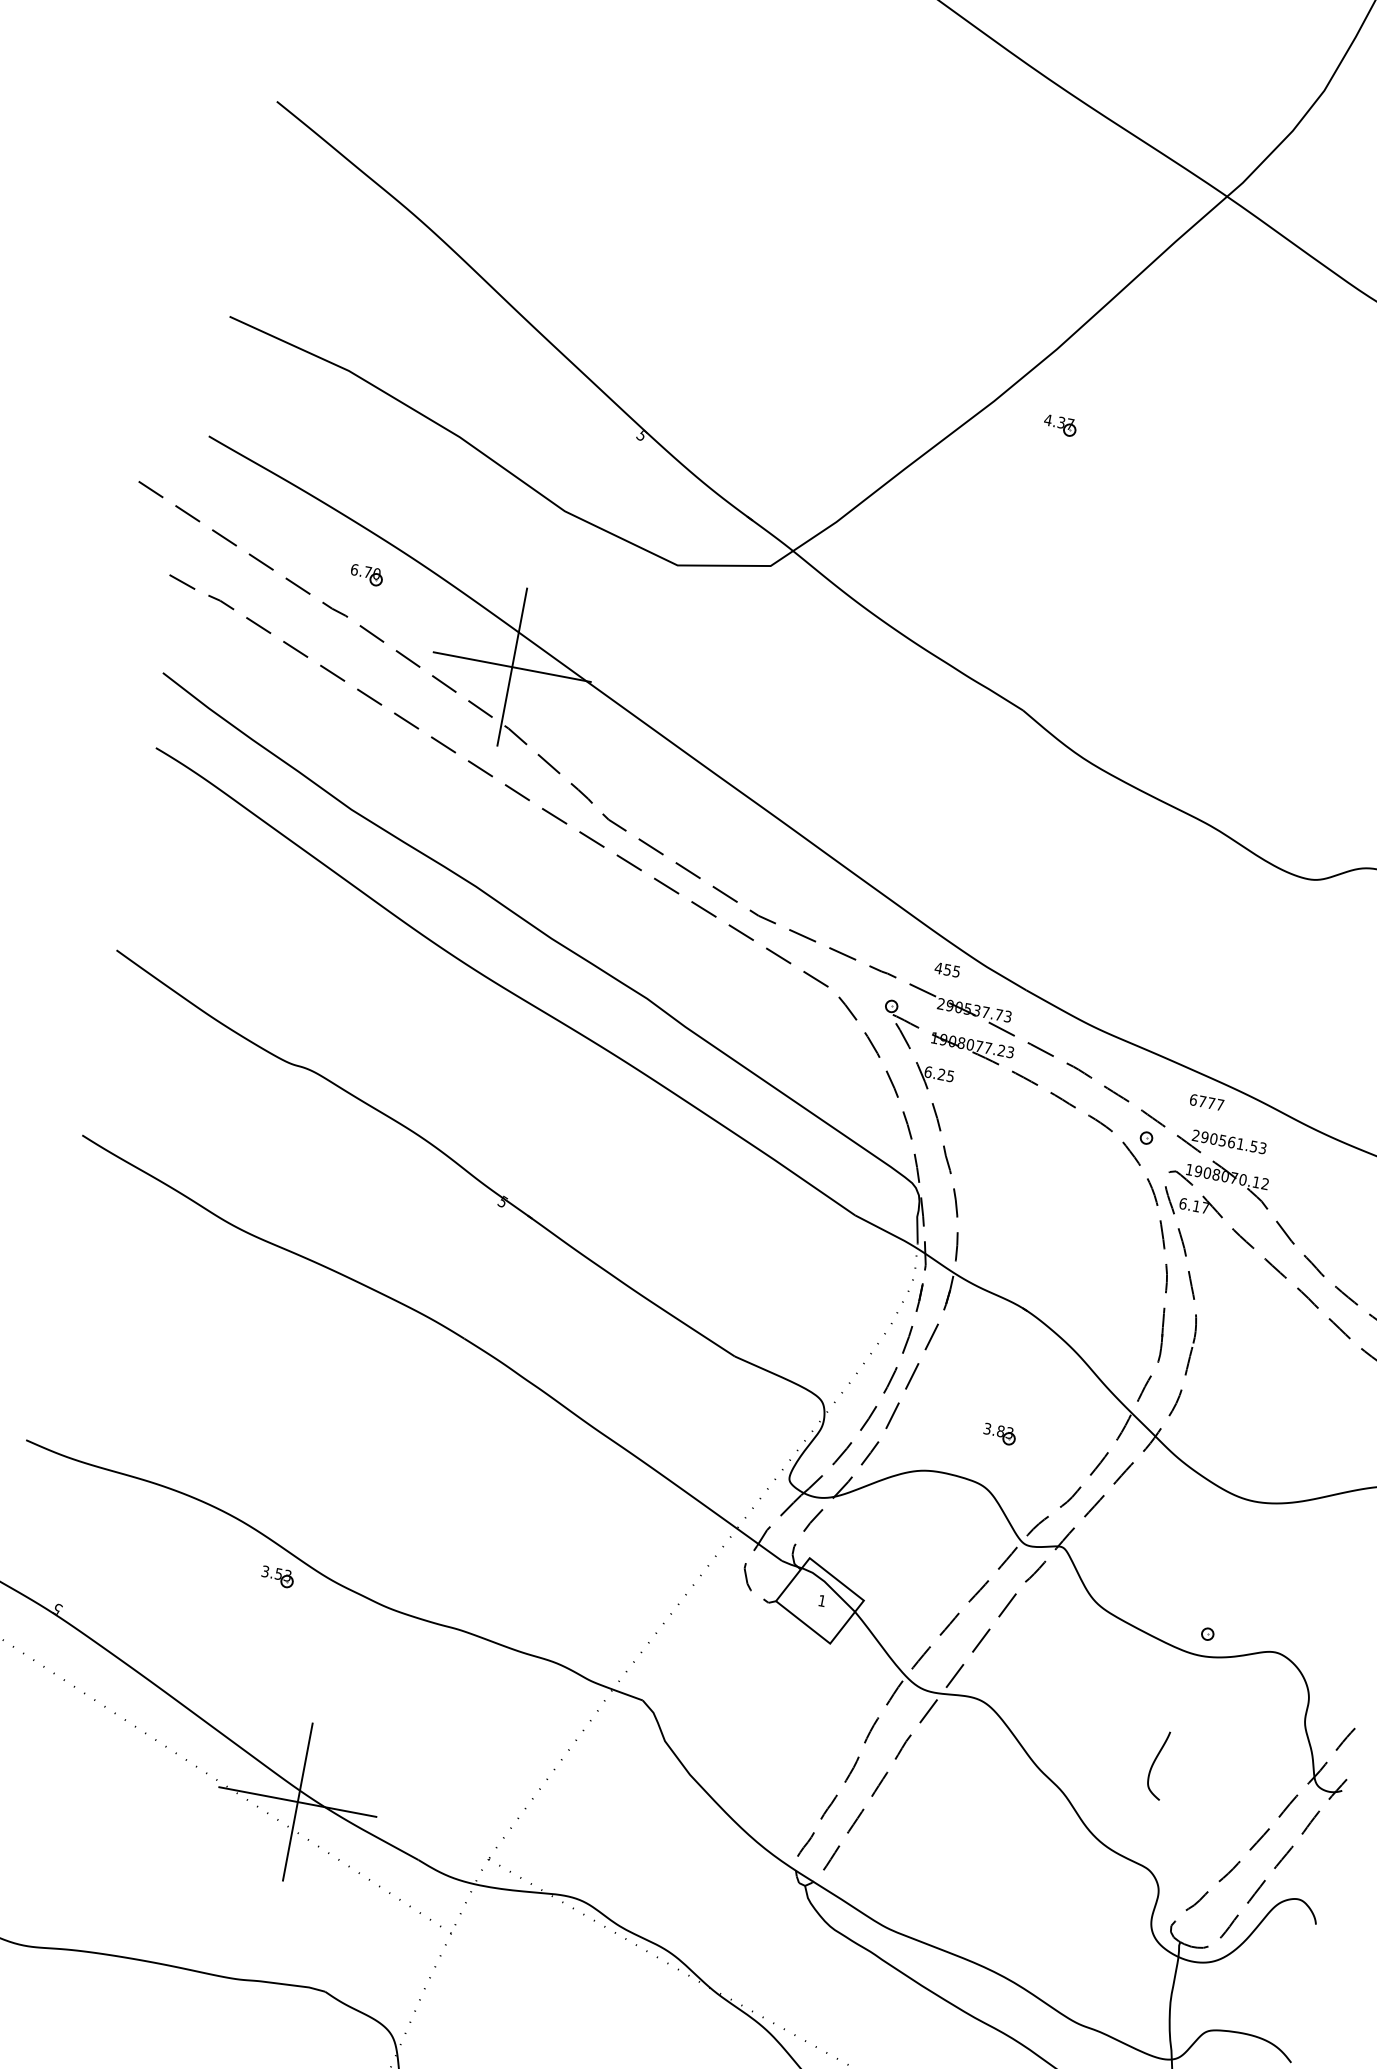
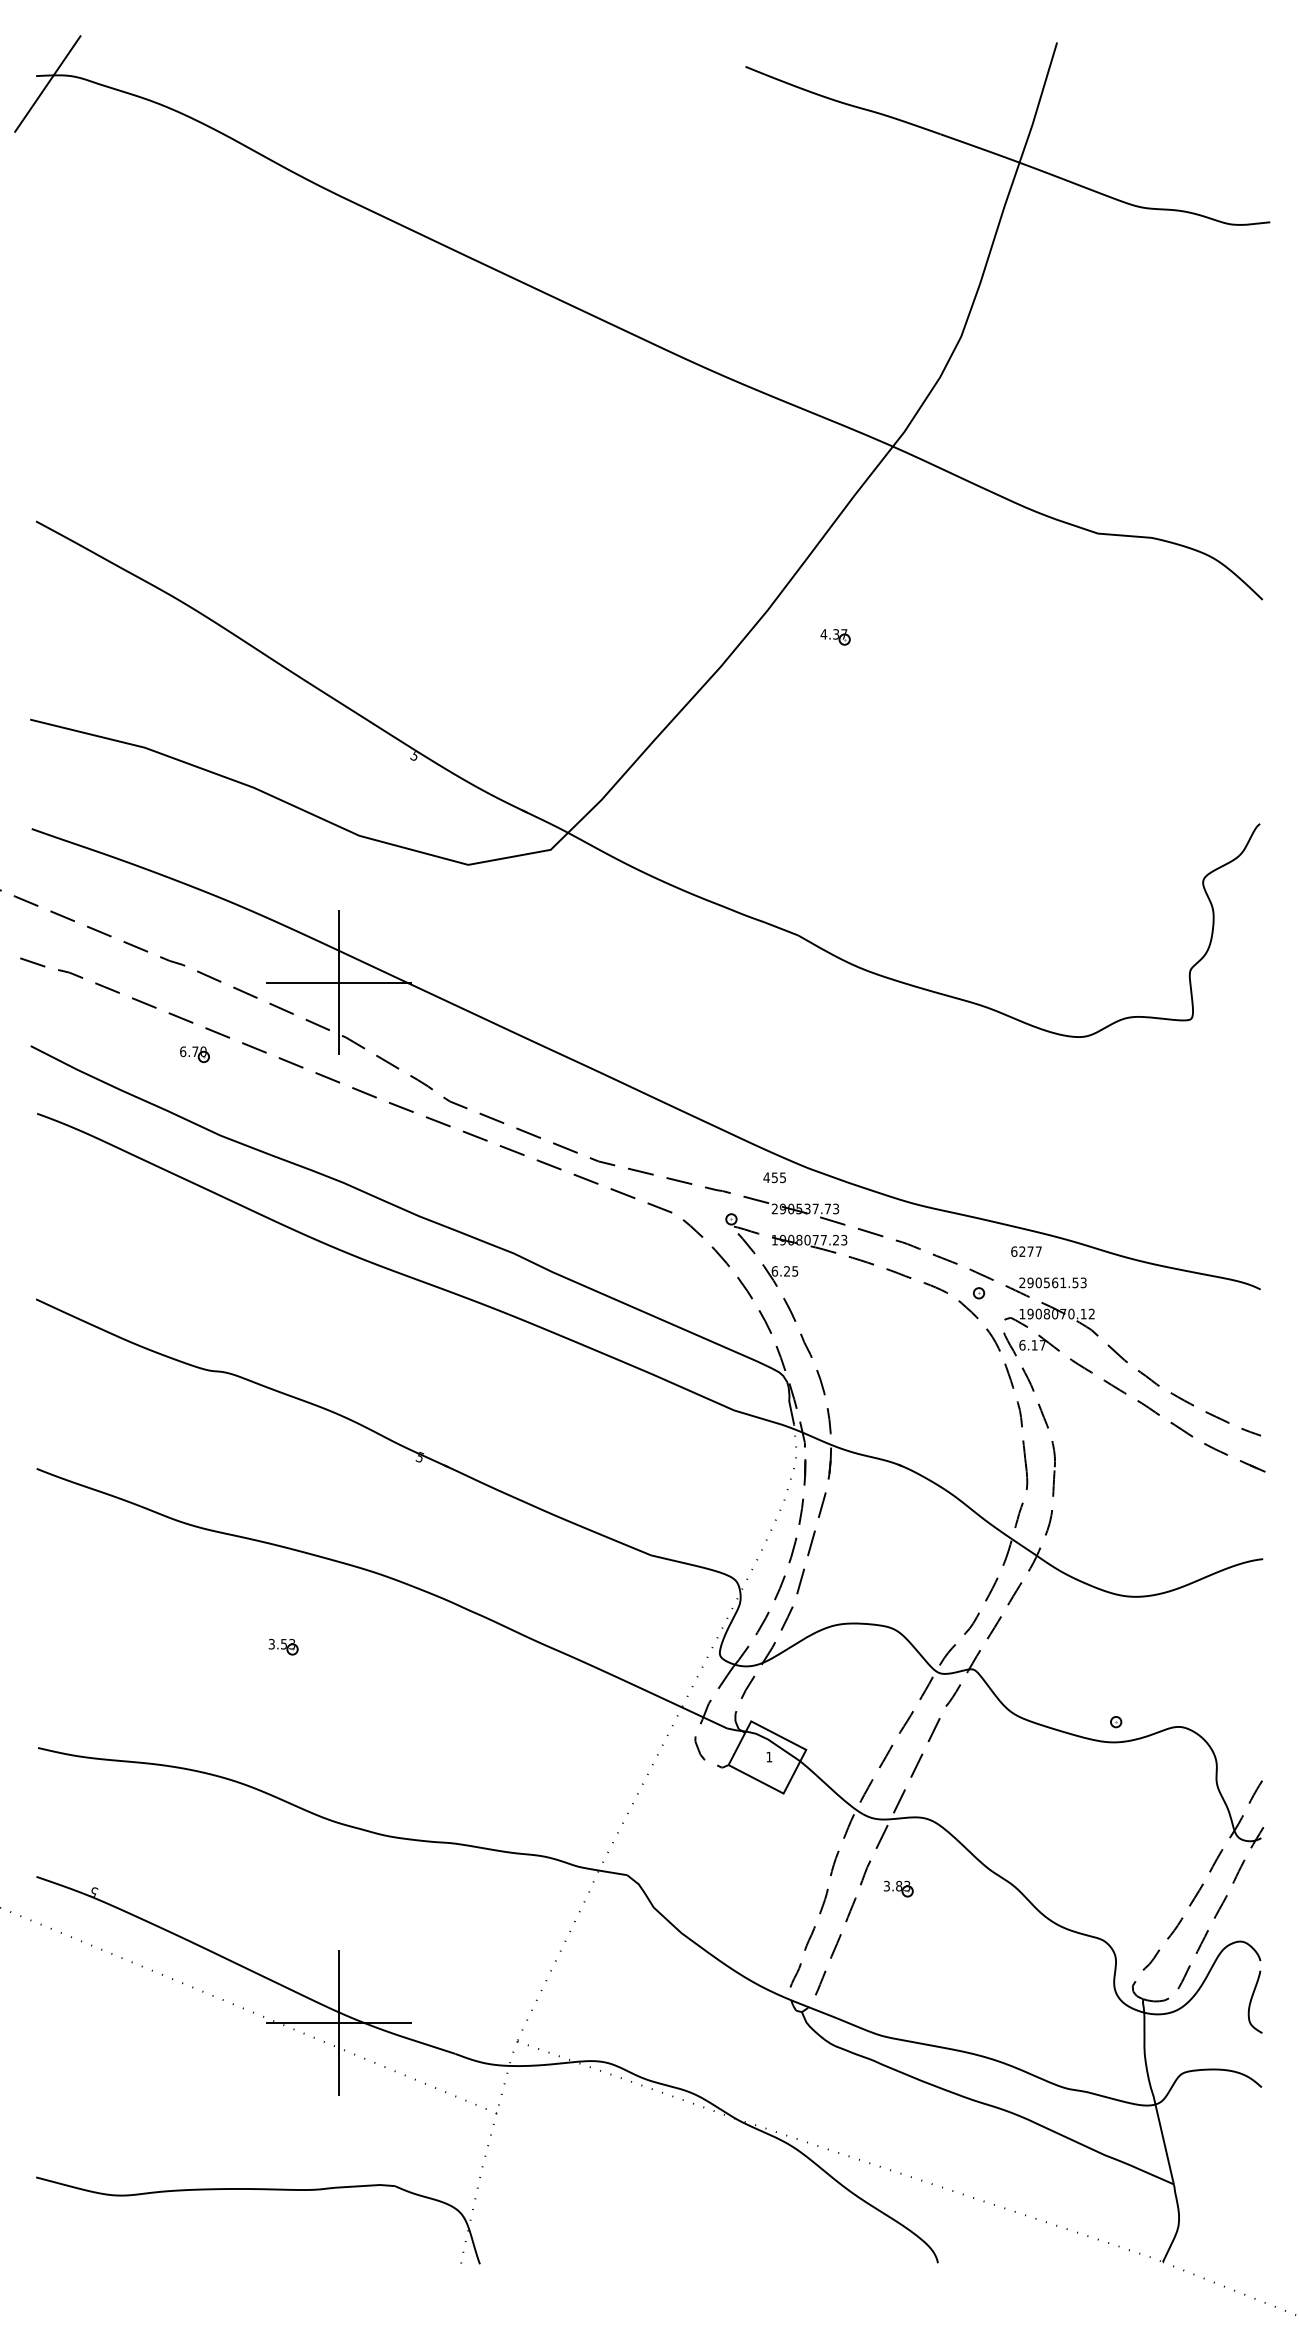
part: (1060, 425) -> (835, 637), moved
part: (366, 575) -> (194, 1054), moved
text: (1202, 1101) -> (1022, 1251), 6777 -> 6277
part: (999, 1433) -> (898, 1888), moved
part: (277, 1577) -> (283, 1647), moved
curve: (1155, 1761) -> (1252, 1999), moved

